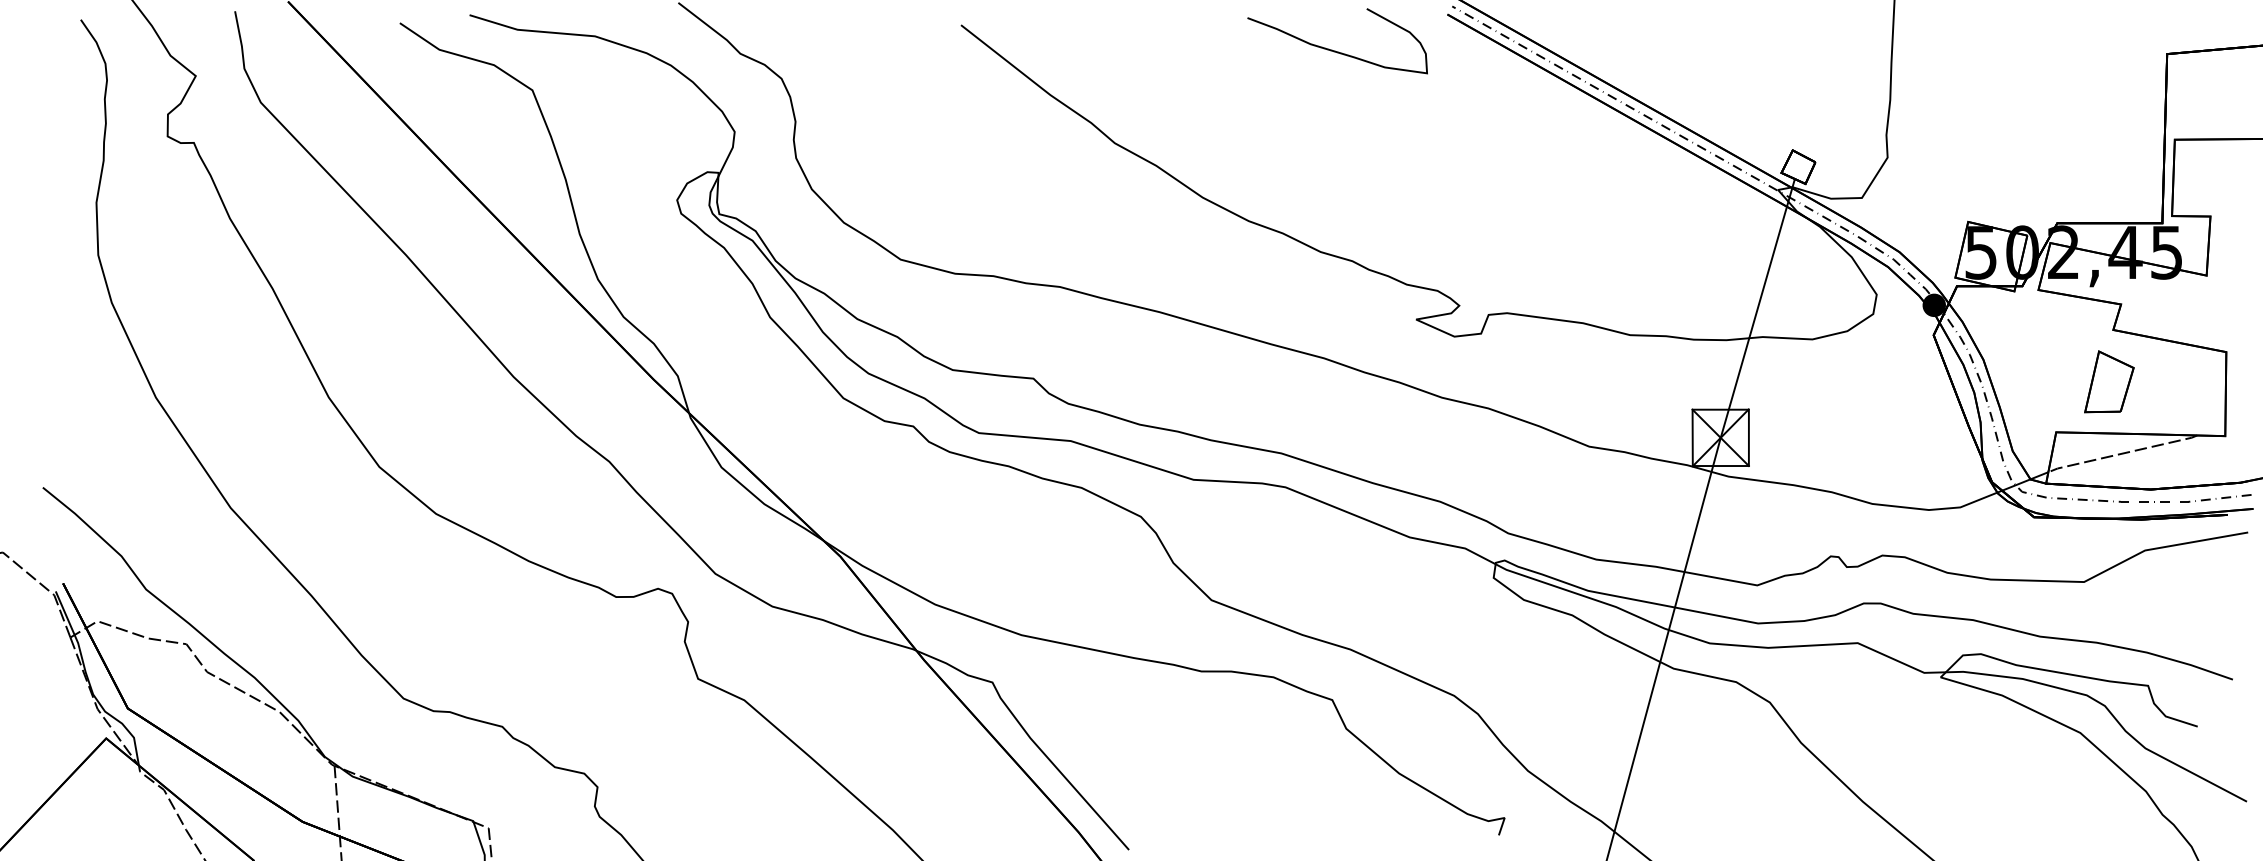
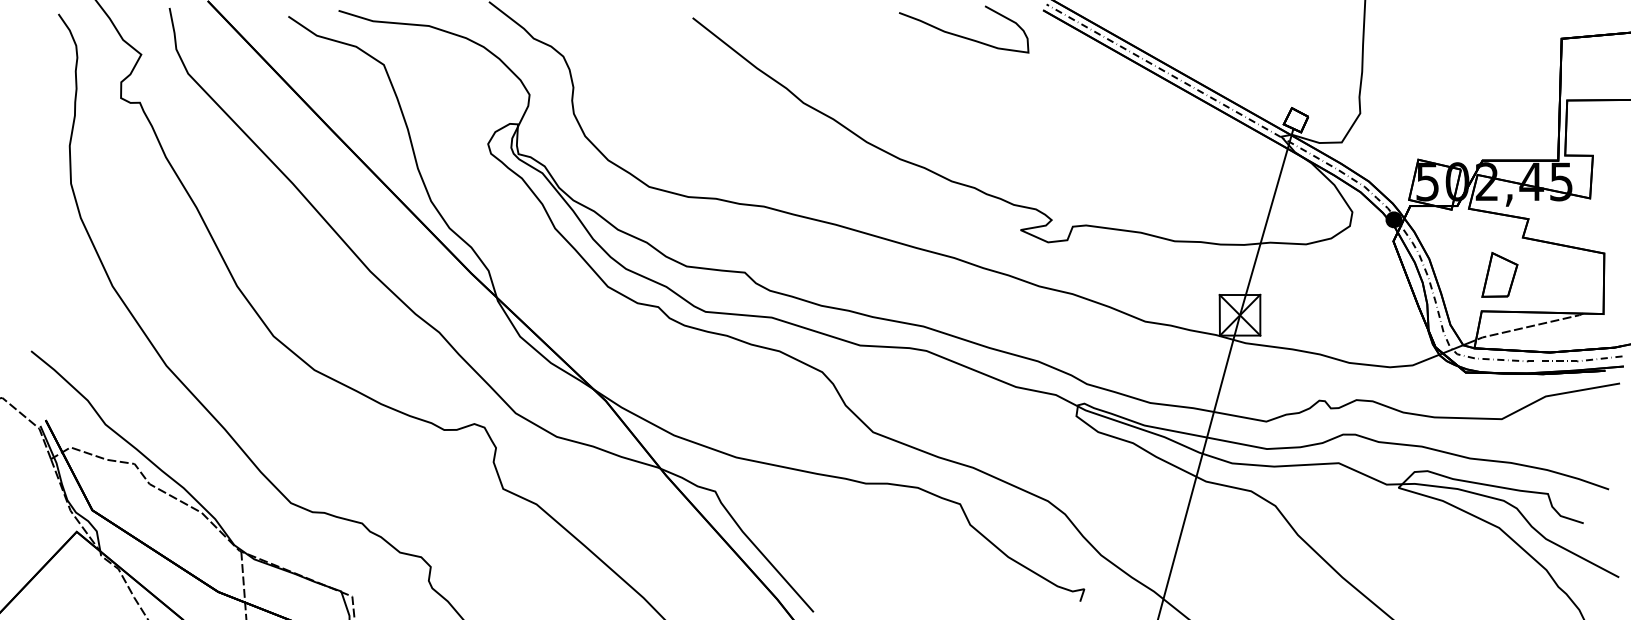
part: (2109, 381) -> (1499, 274), moved

